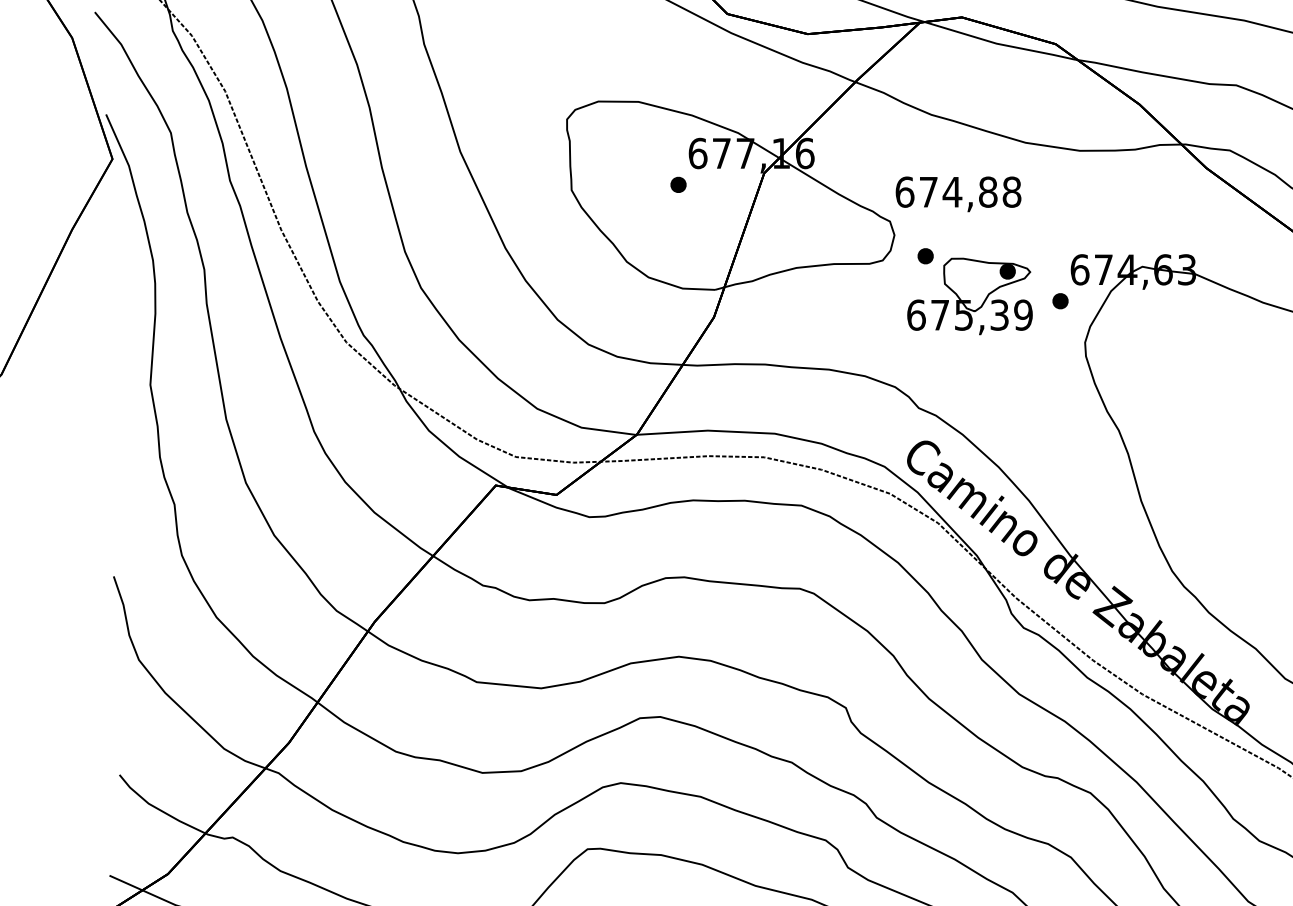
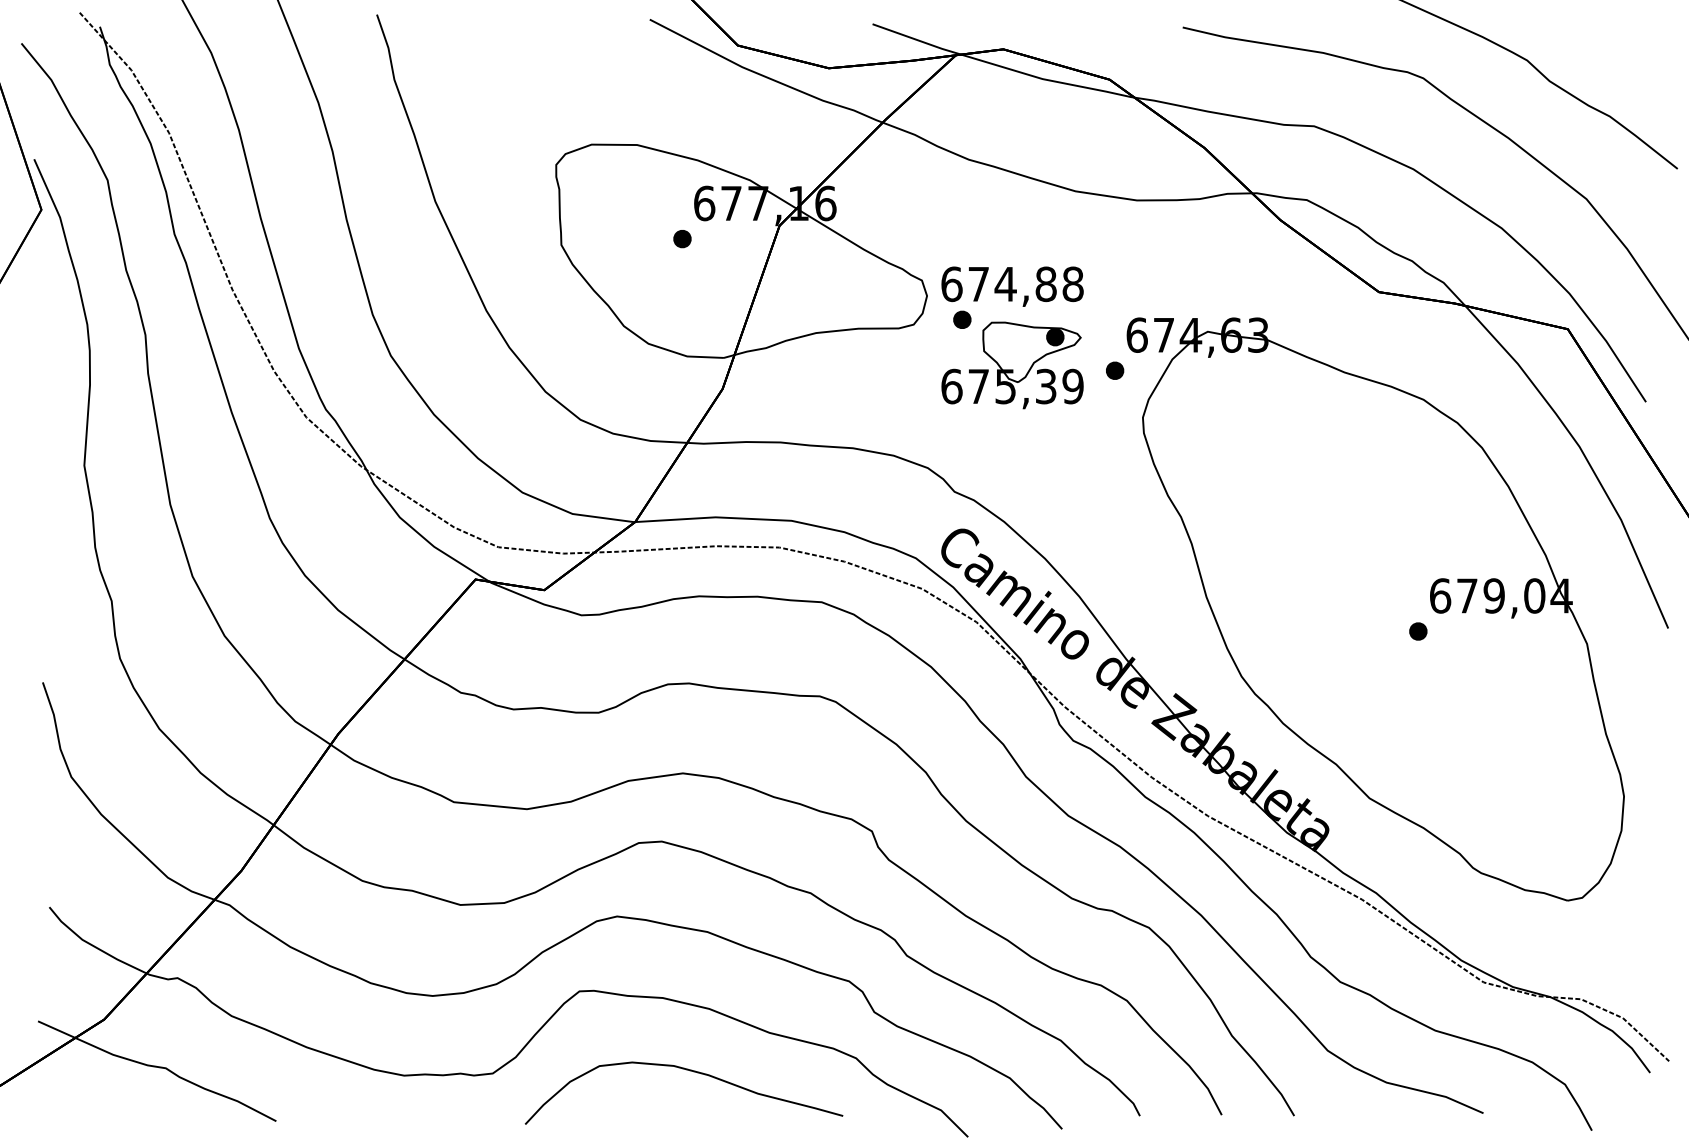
text: (958, 194) -> (1012, 286), moved

